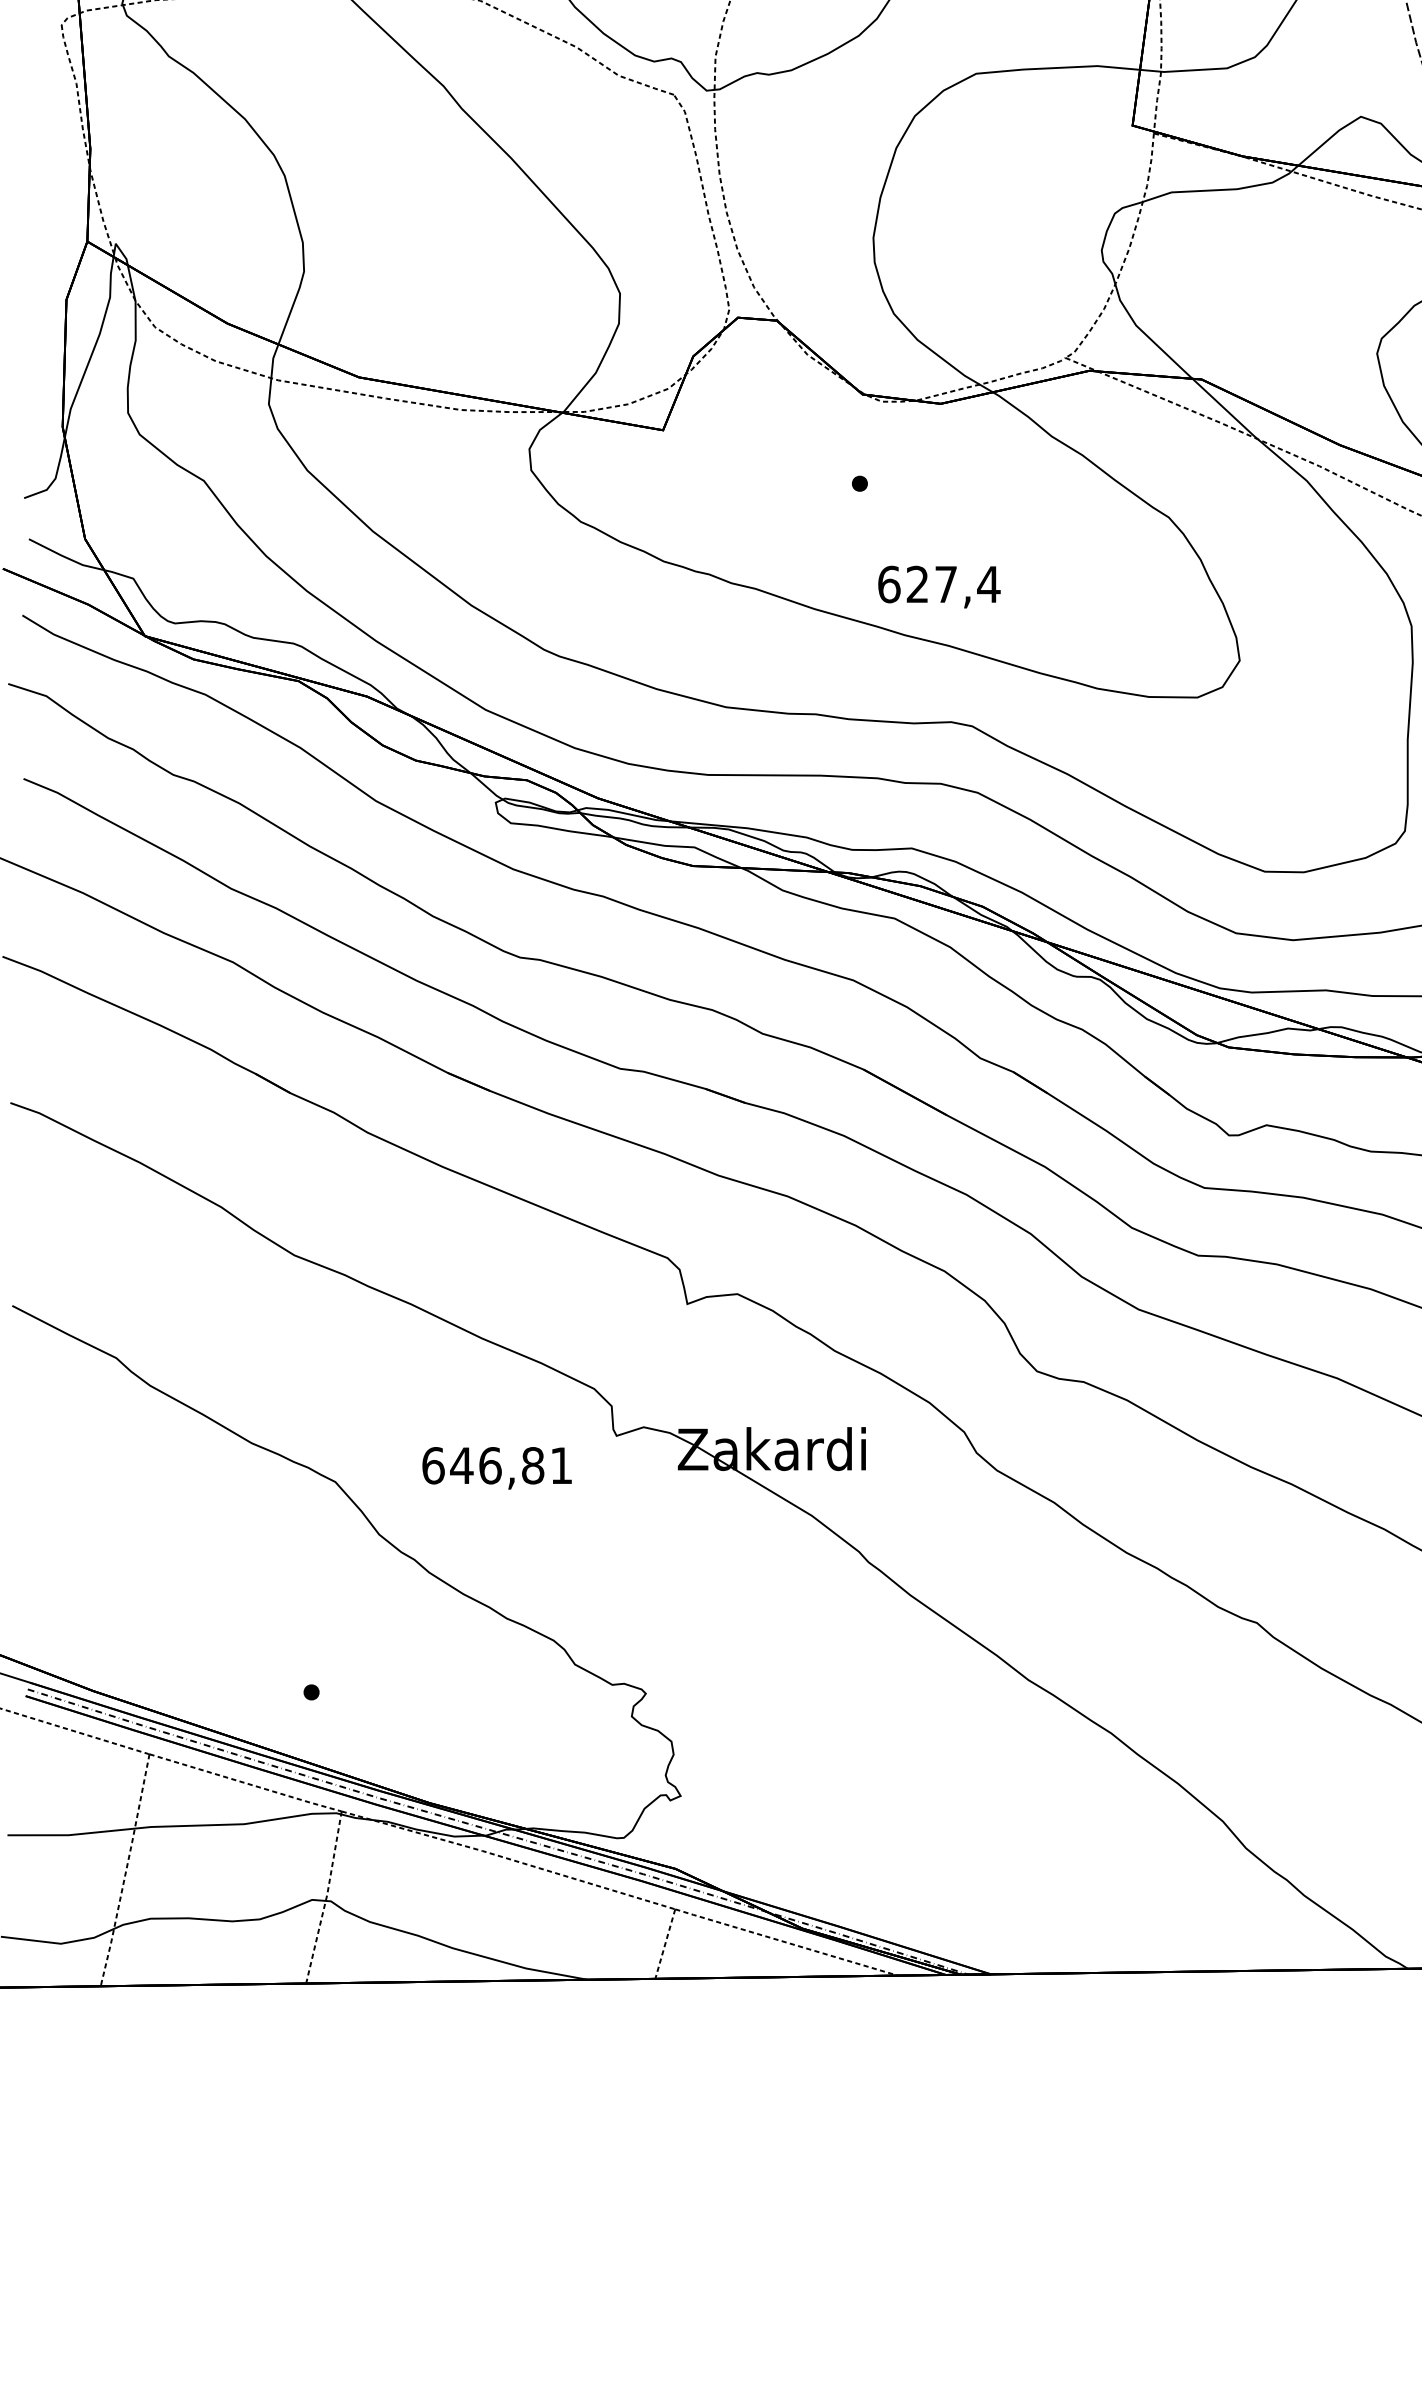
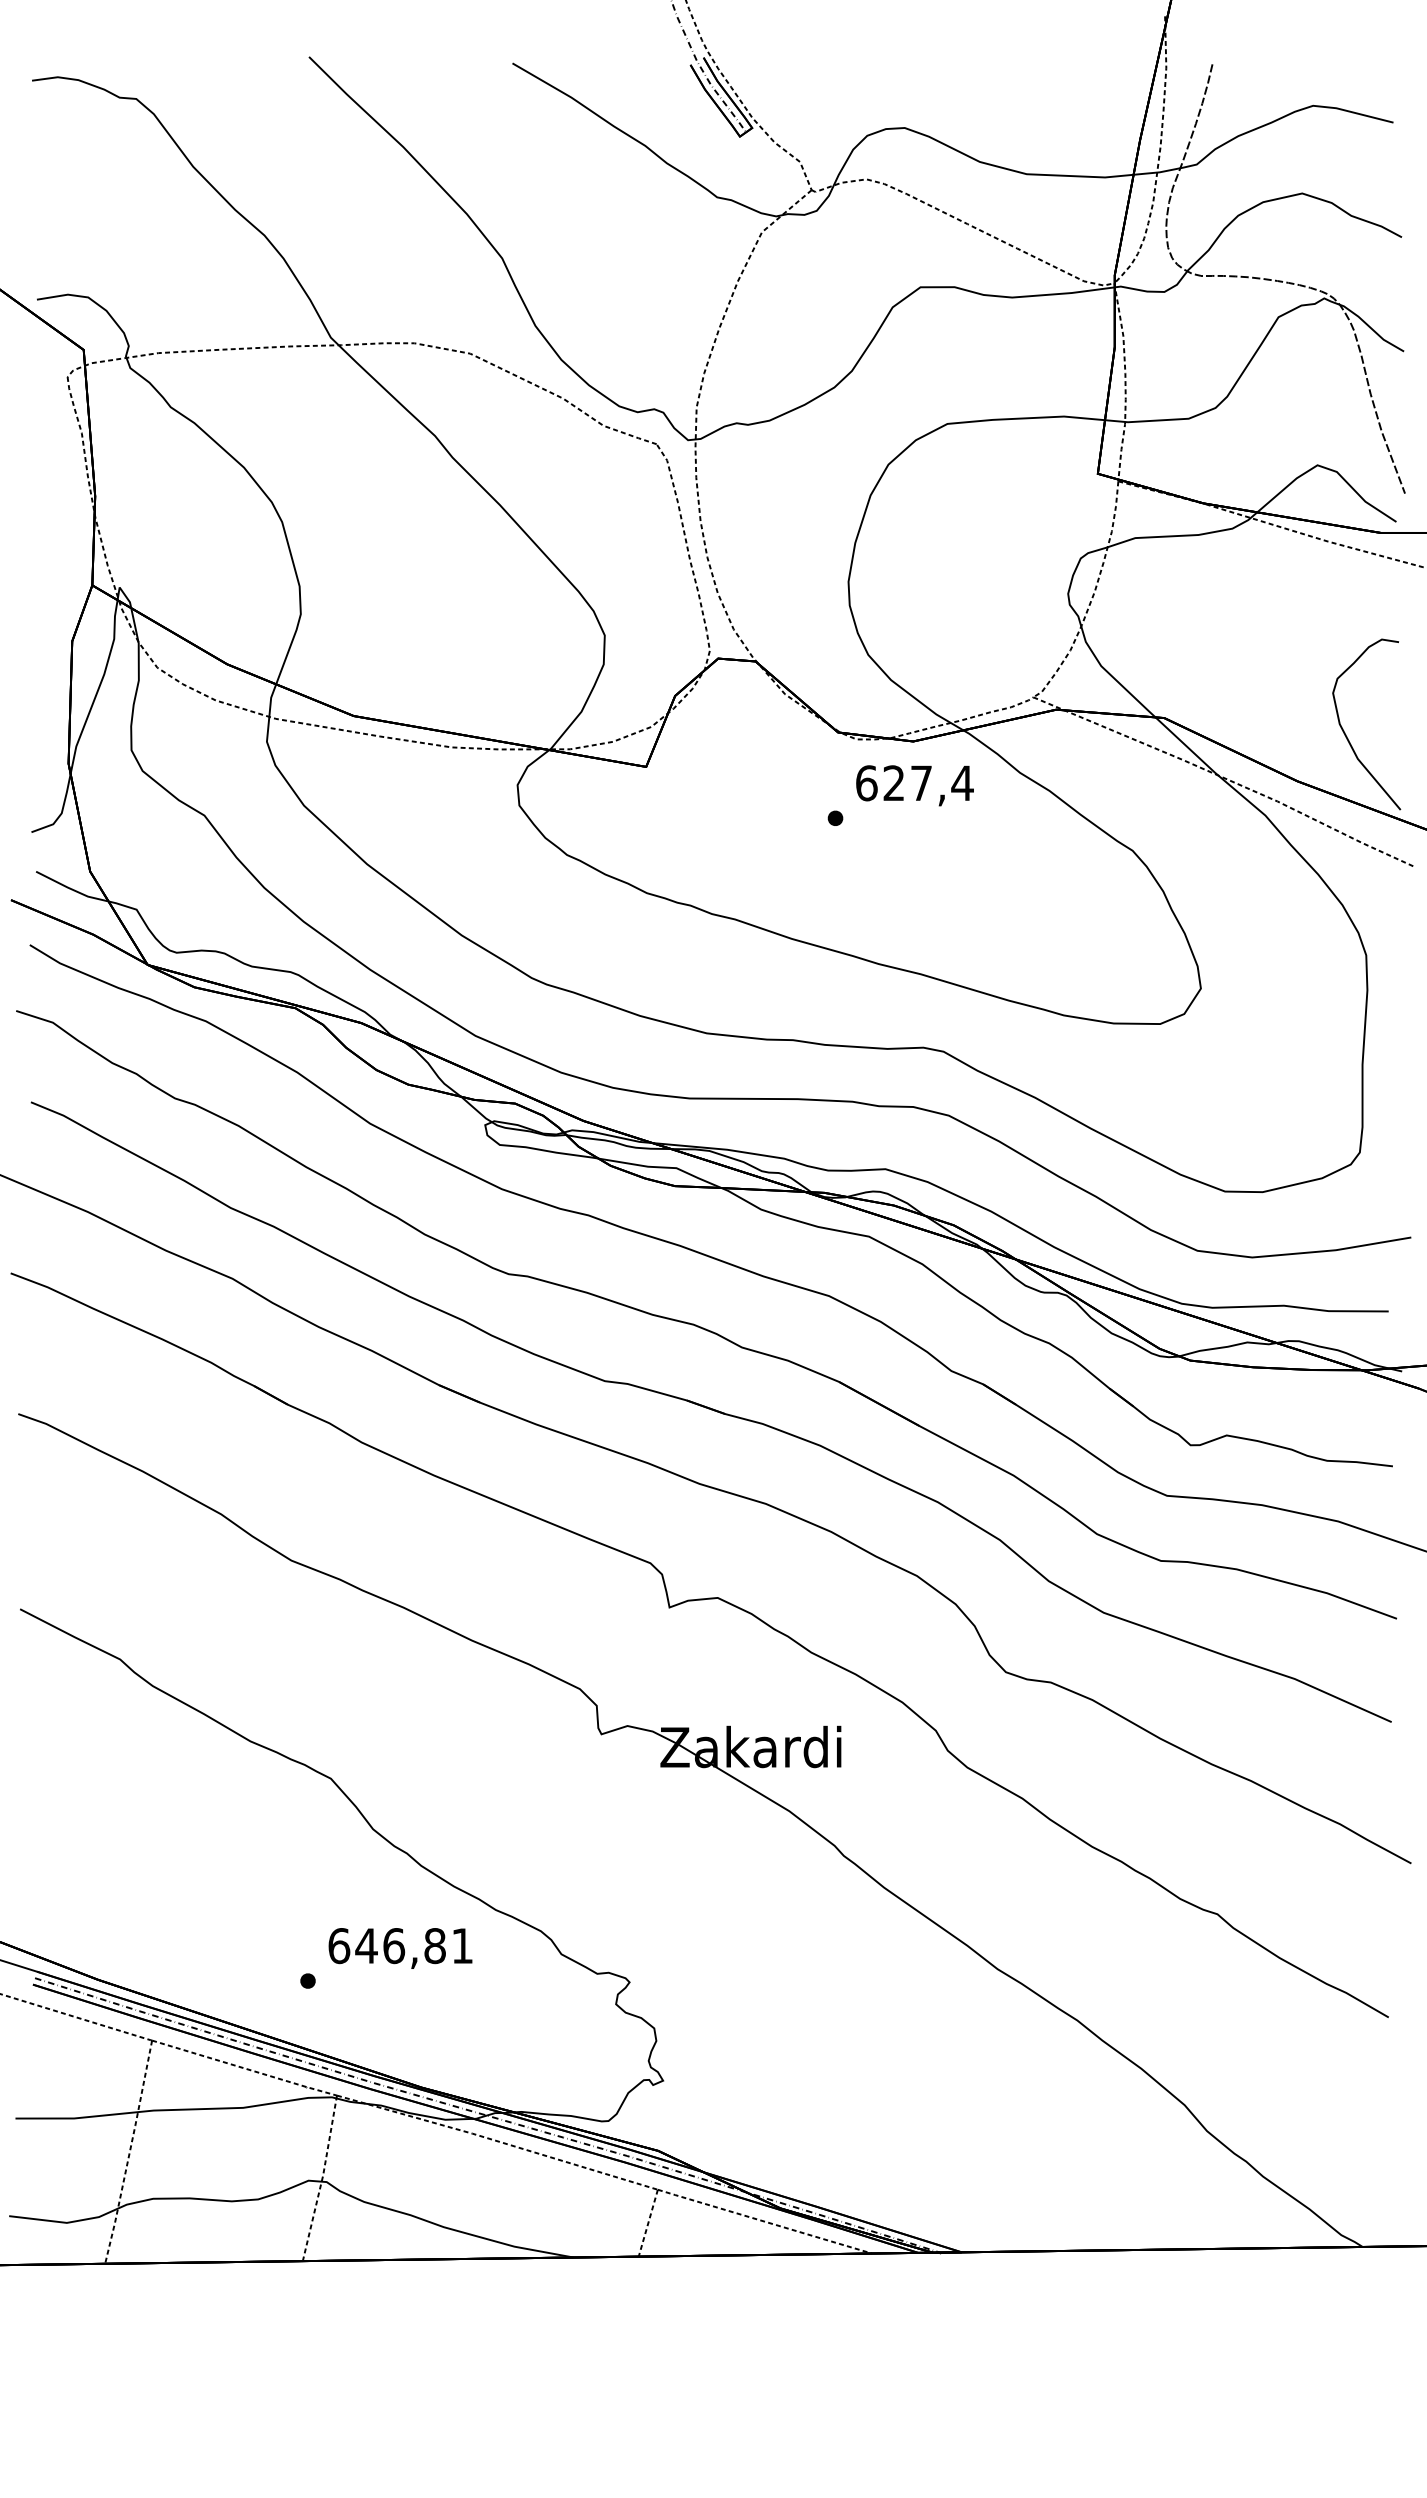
text: (938, 586) -> (914, 785), moved
text: (497, 1468) -> (400, 1948), moved

